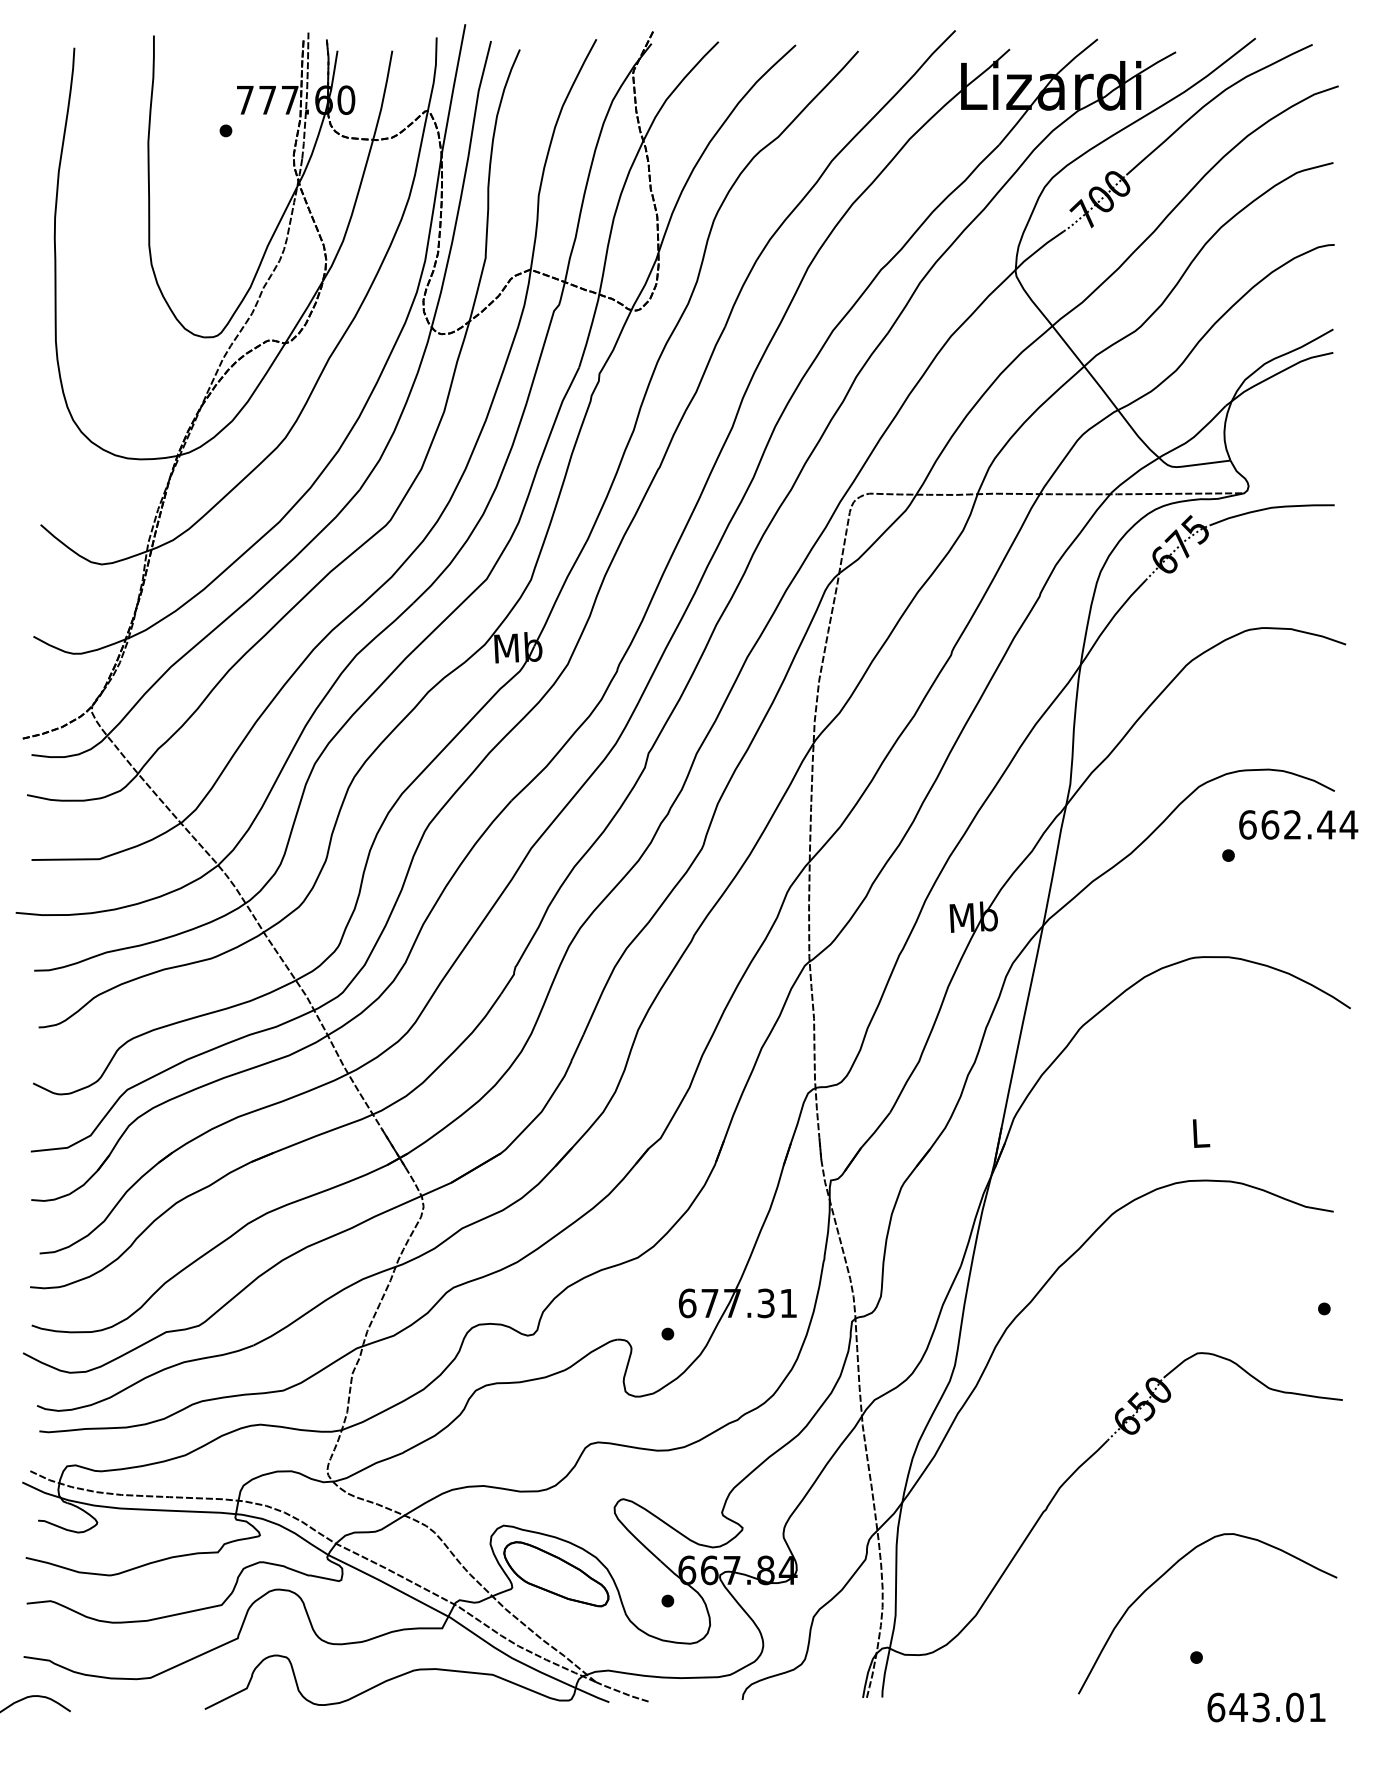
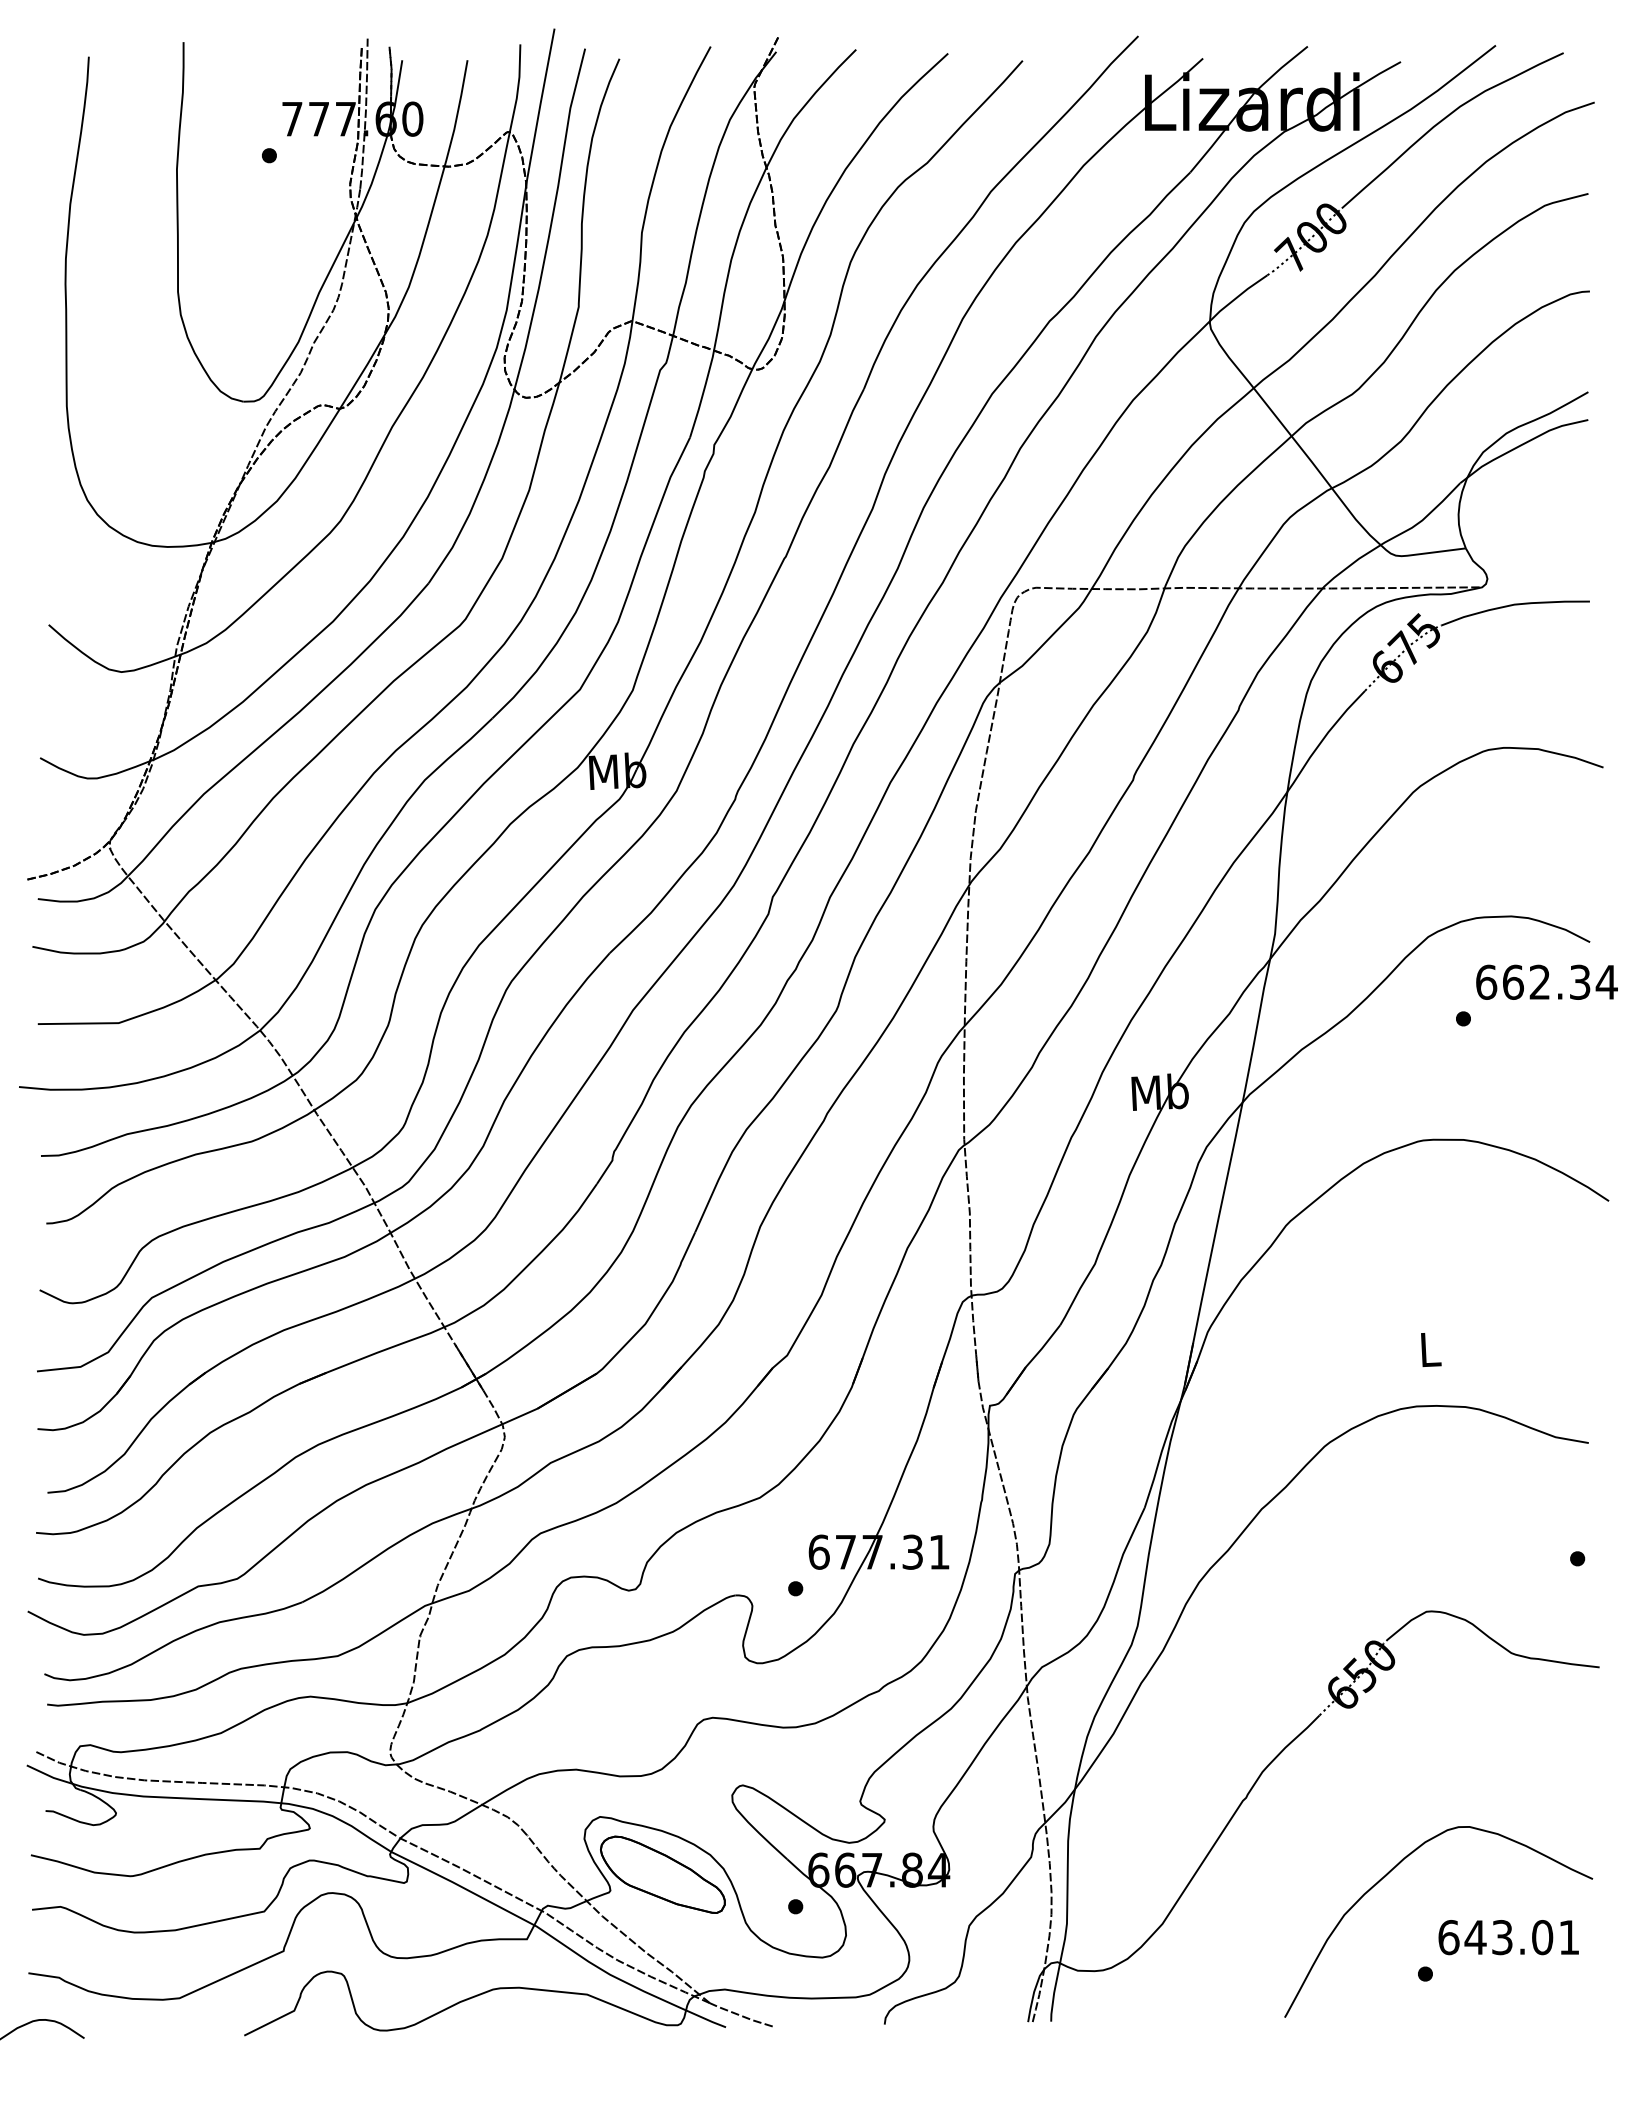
text: (1326, 824) -> (1580, 981), 662.44 -> 662.34
text: (1266, 1707) -> (1508, 1937), moved

